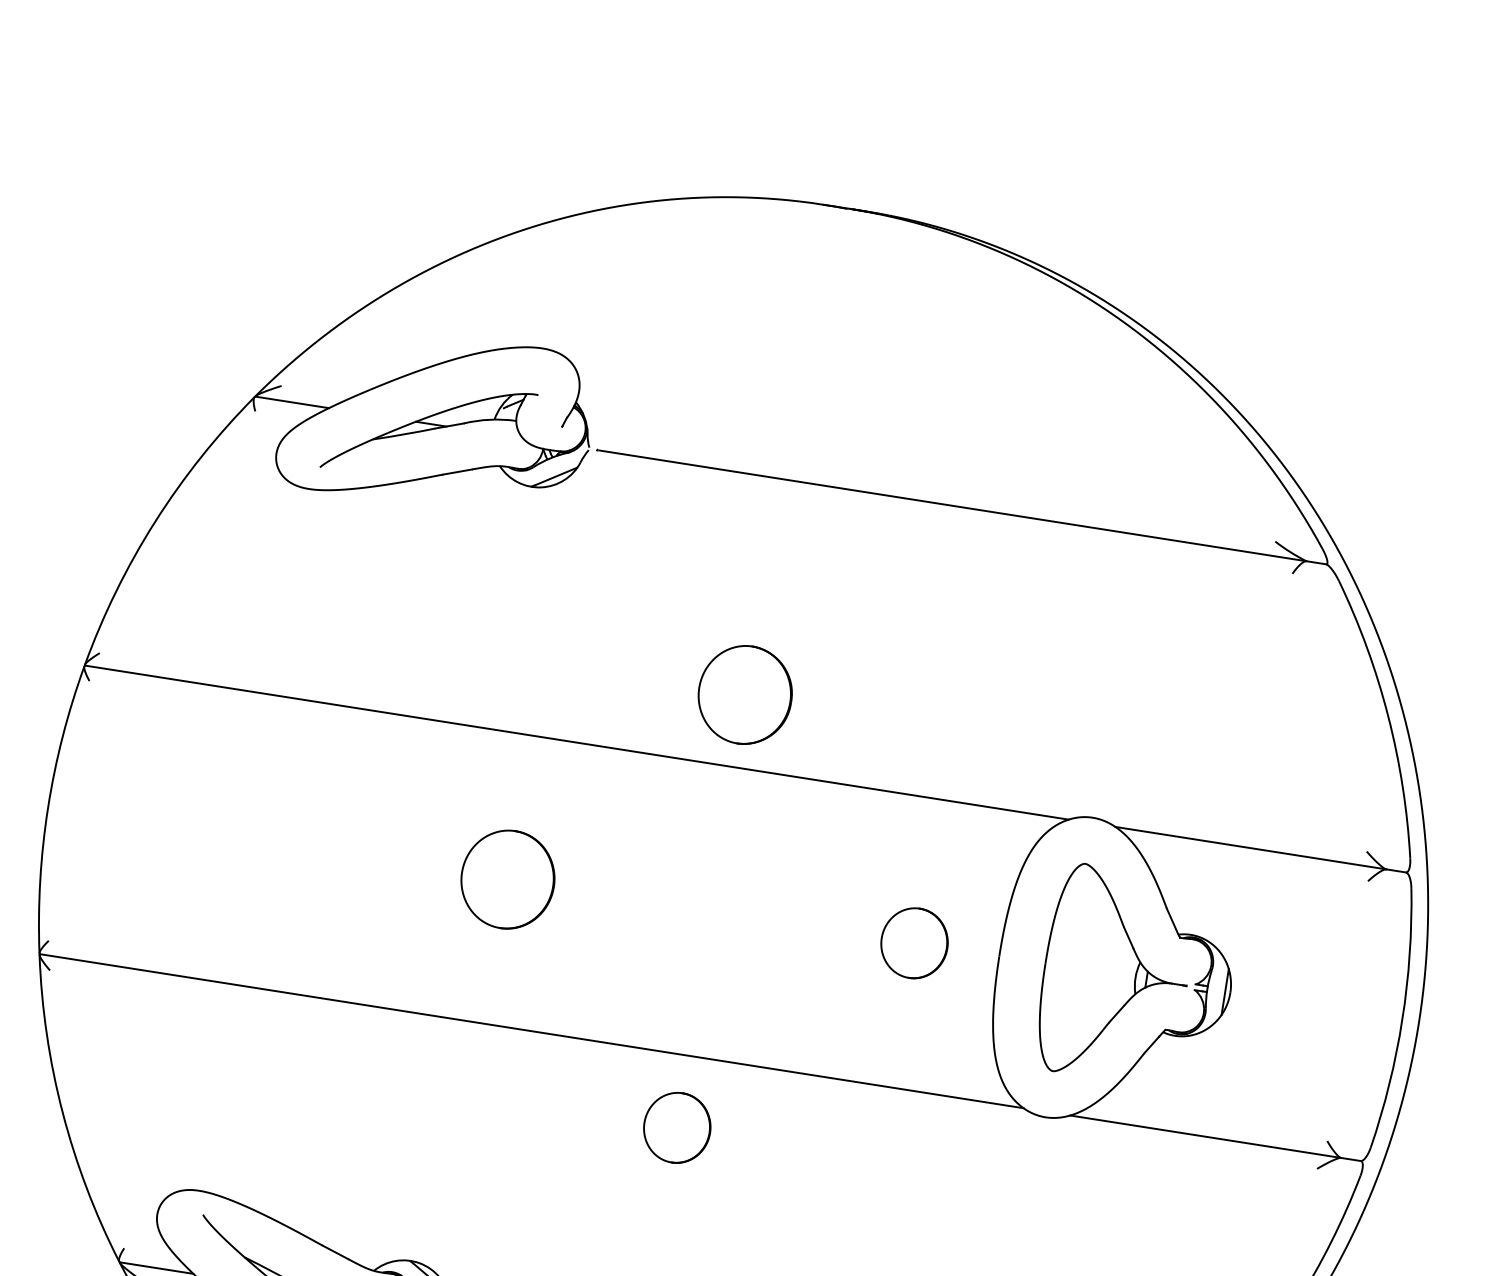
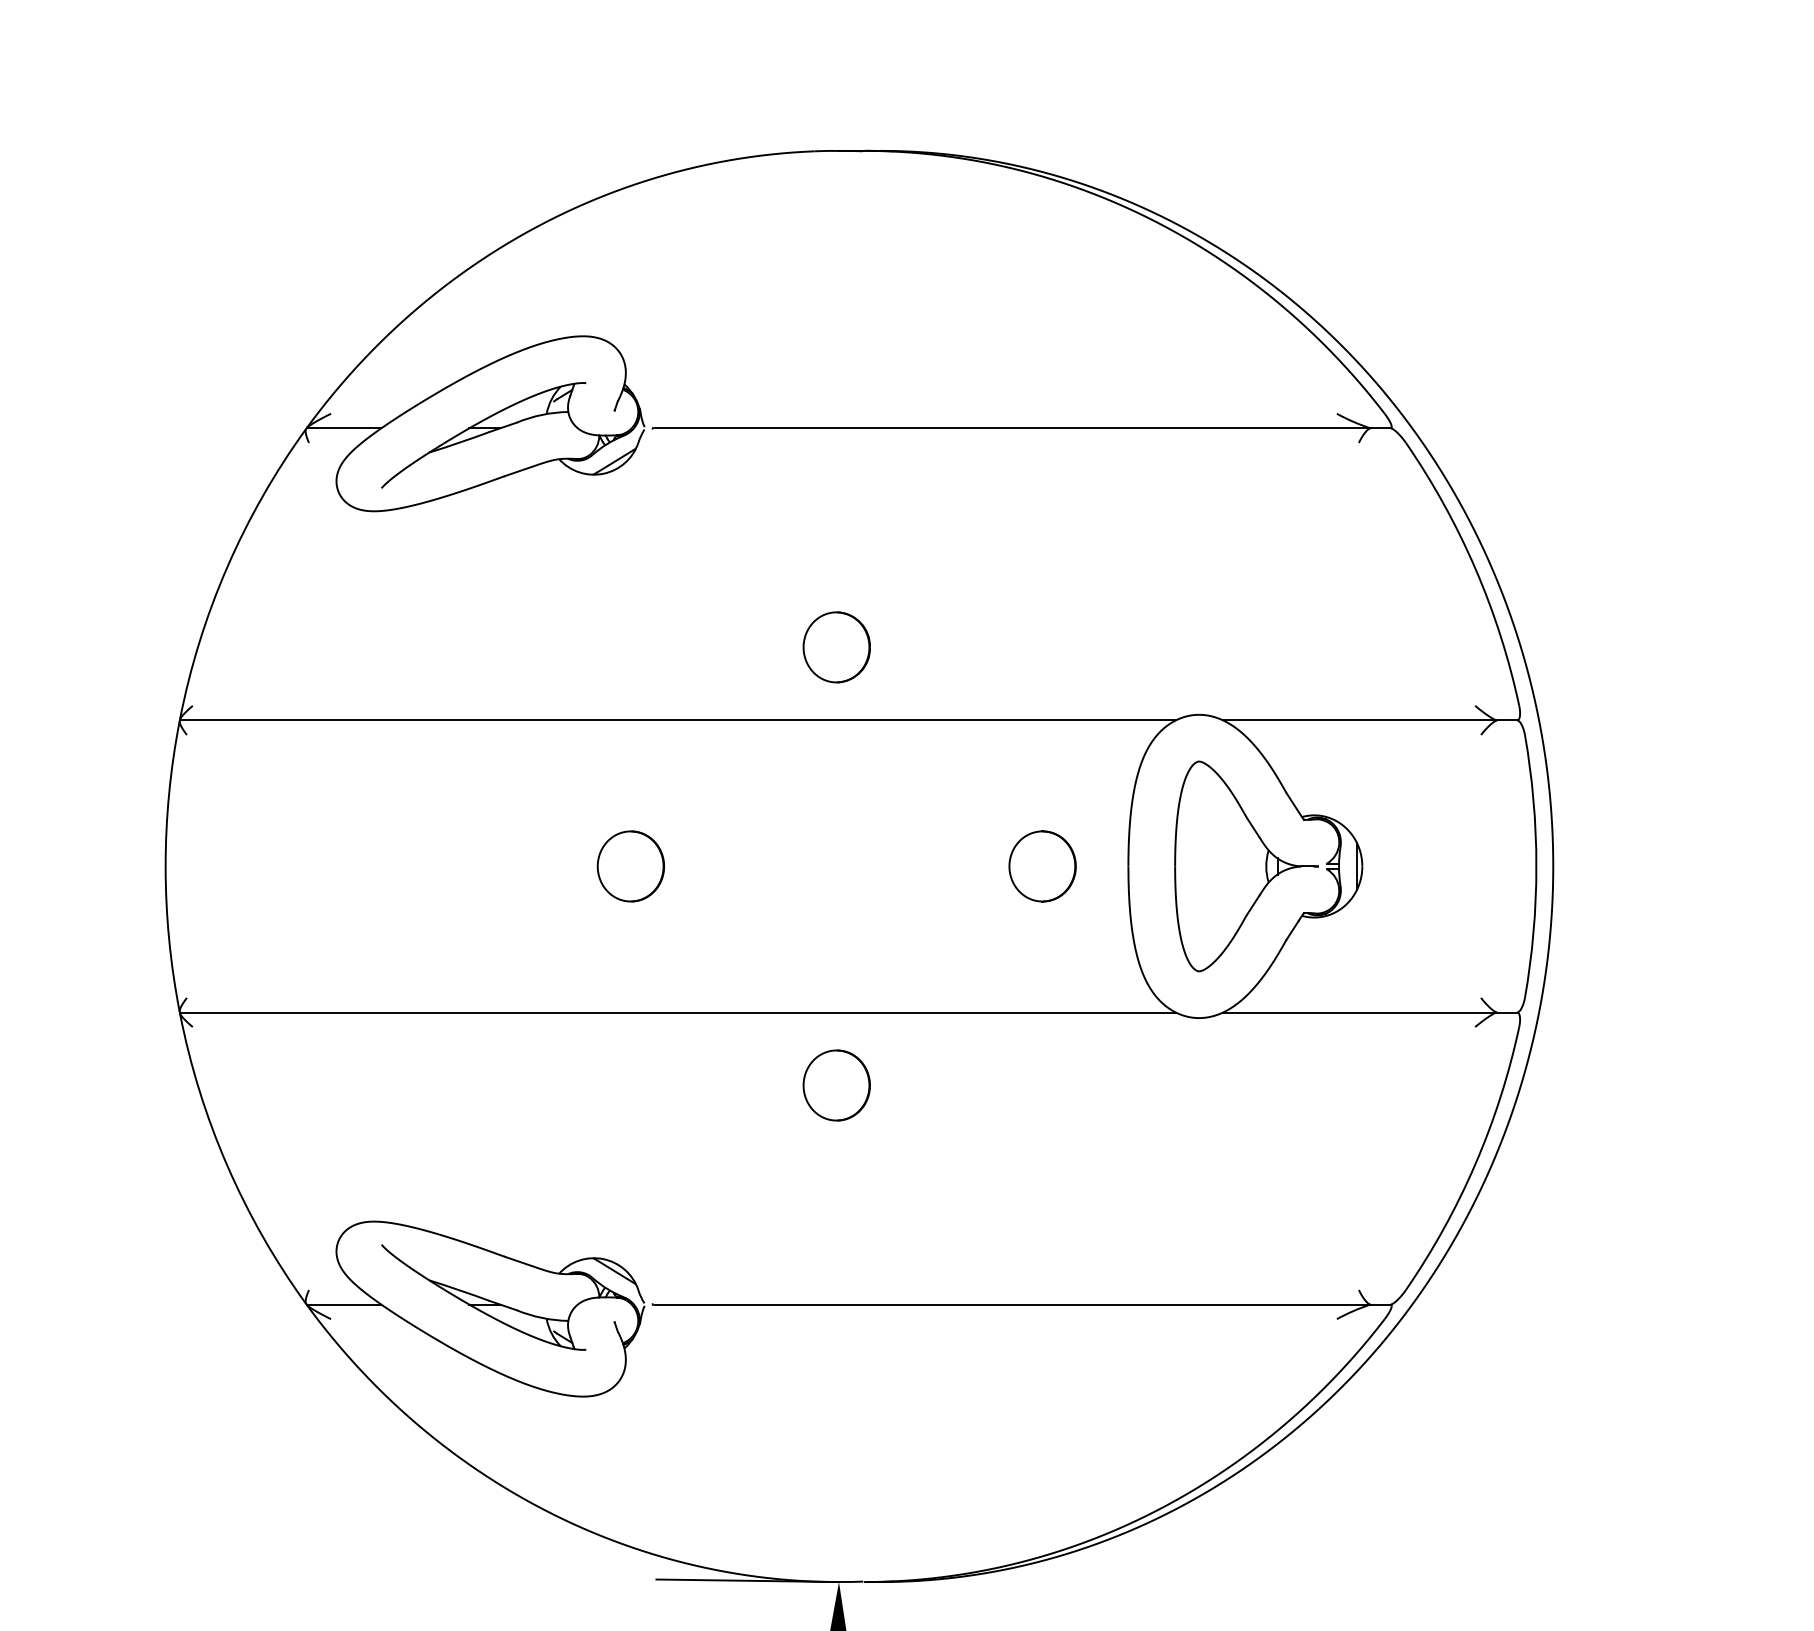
part: (744, 695) -> (836, 647), size x0.71
part: (507, 879) -> (630, 866), size x0.71

